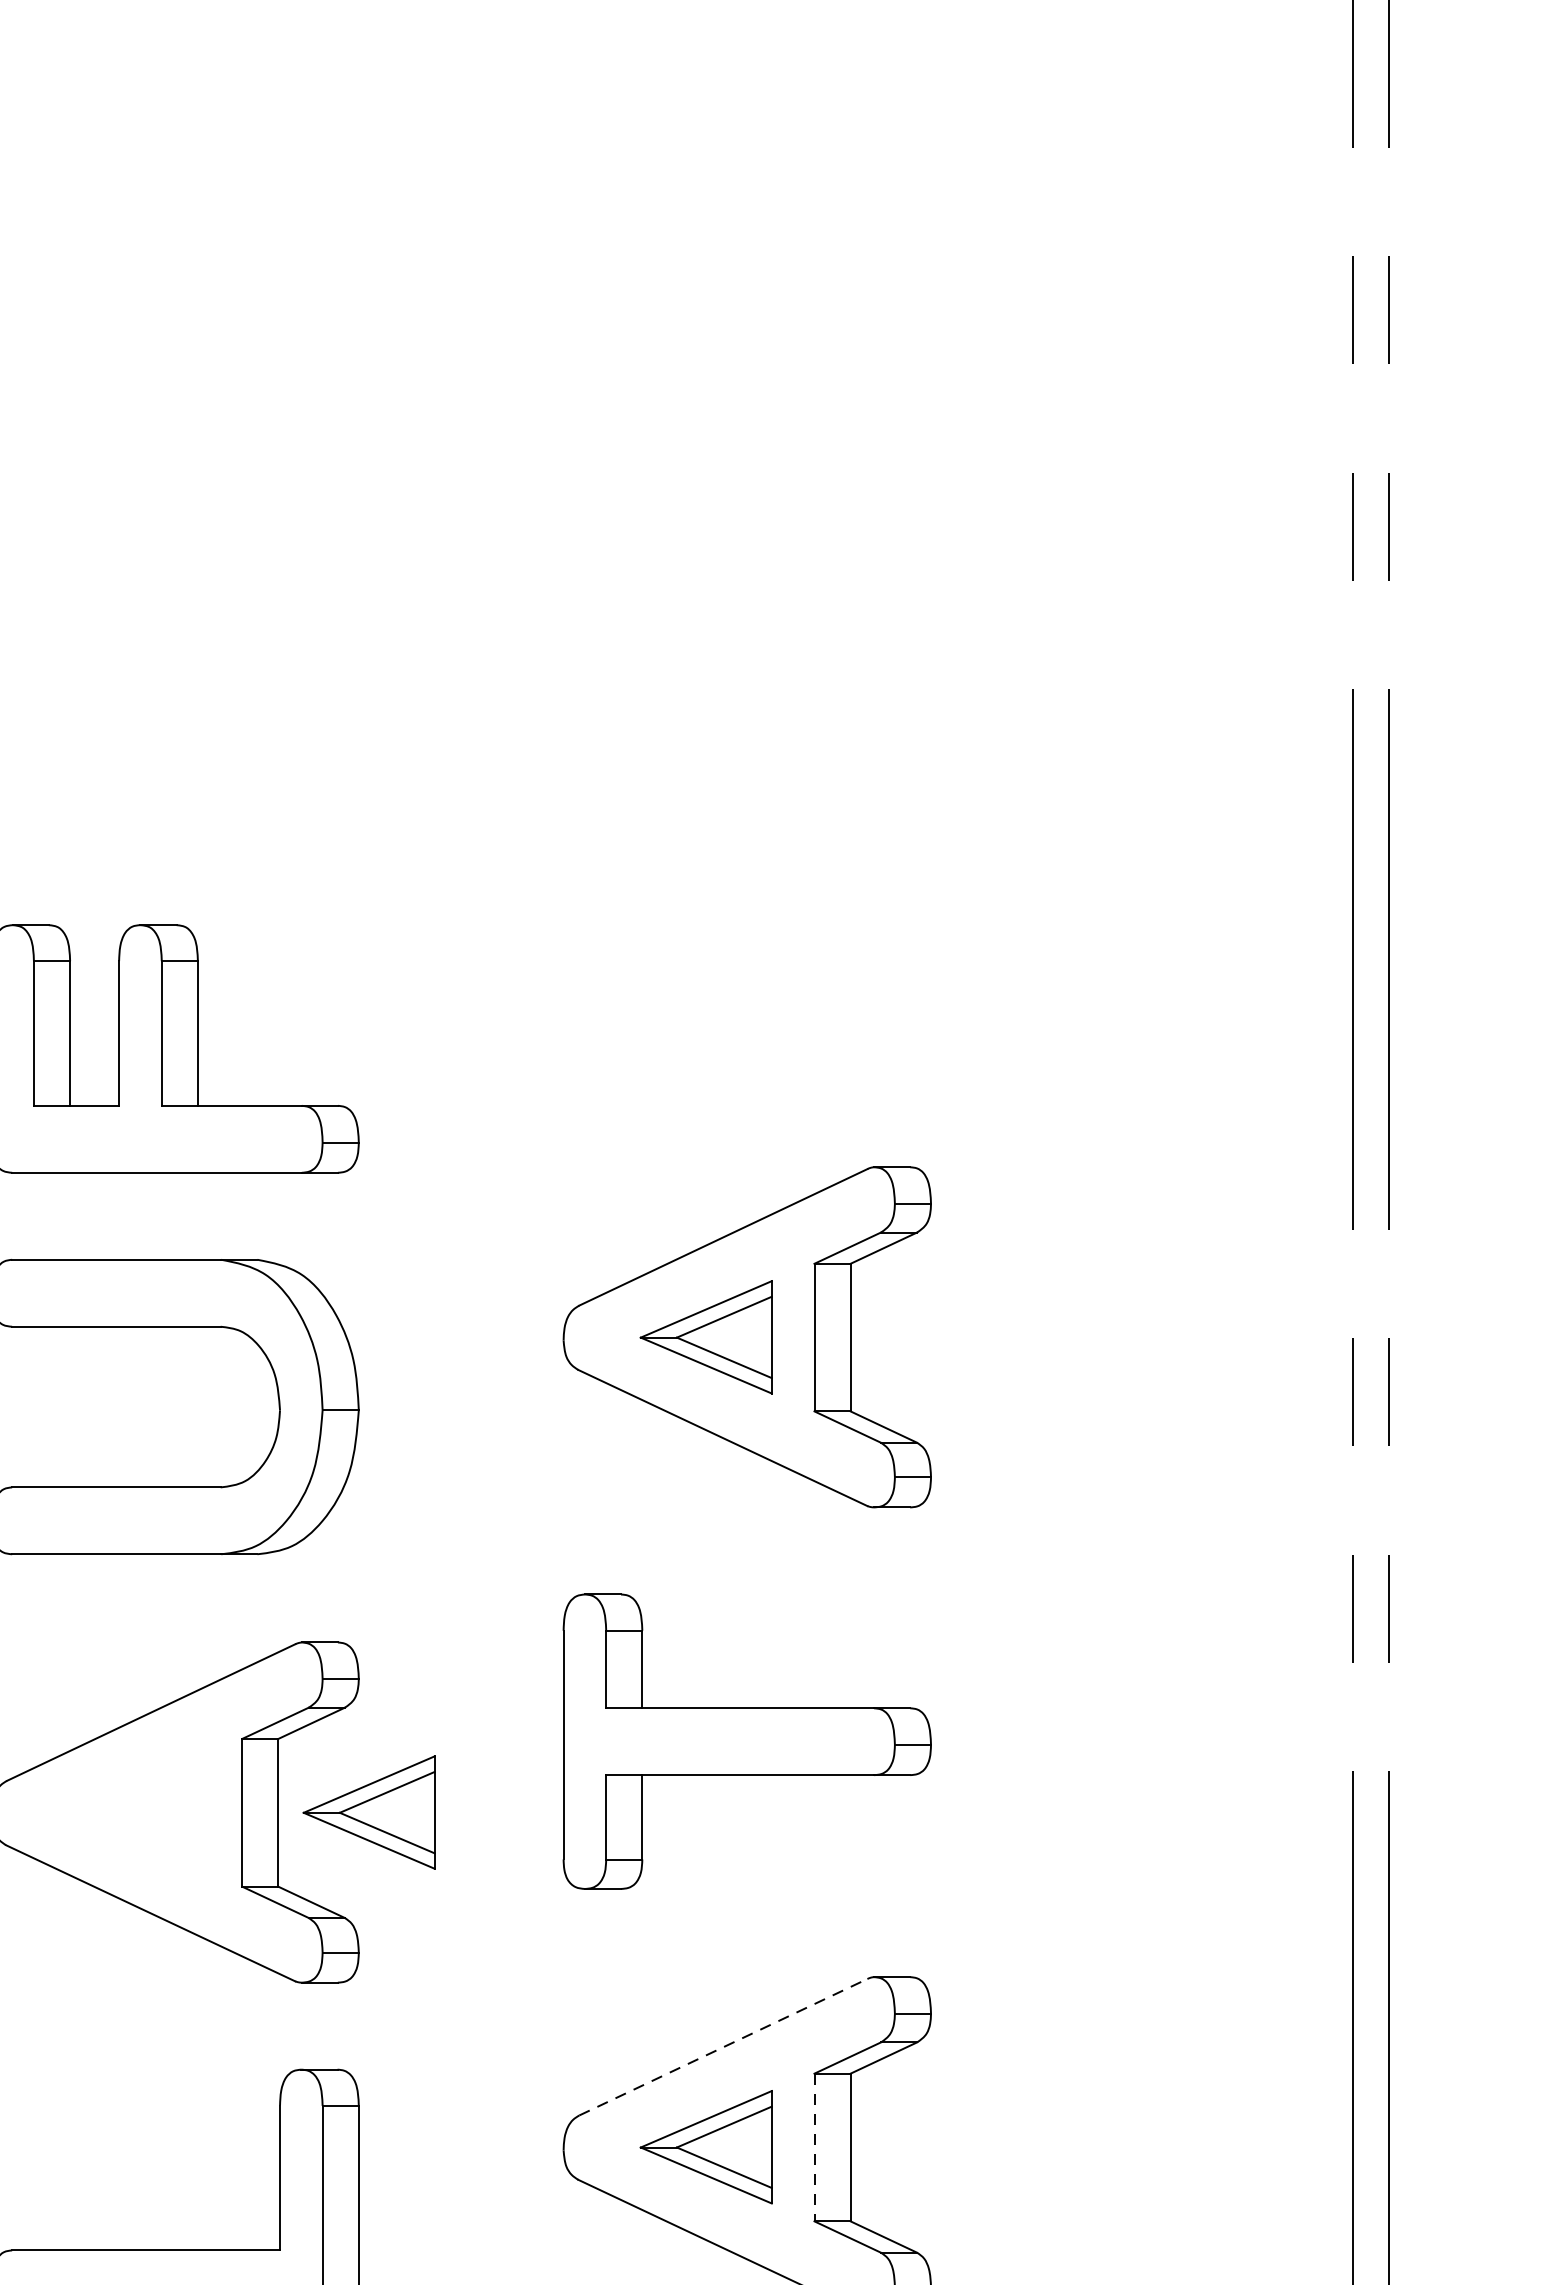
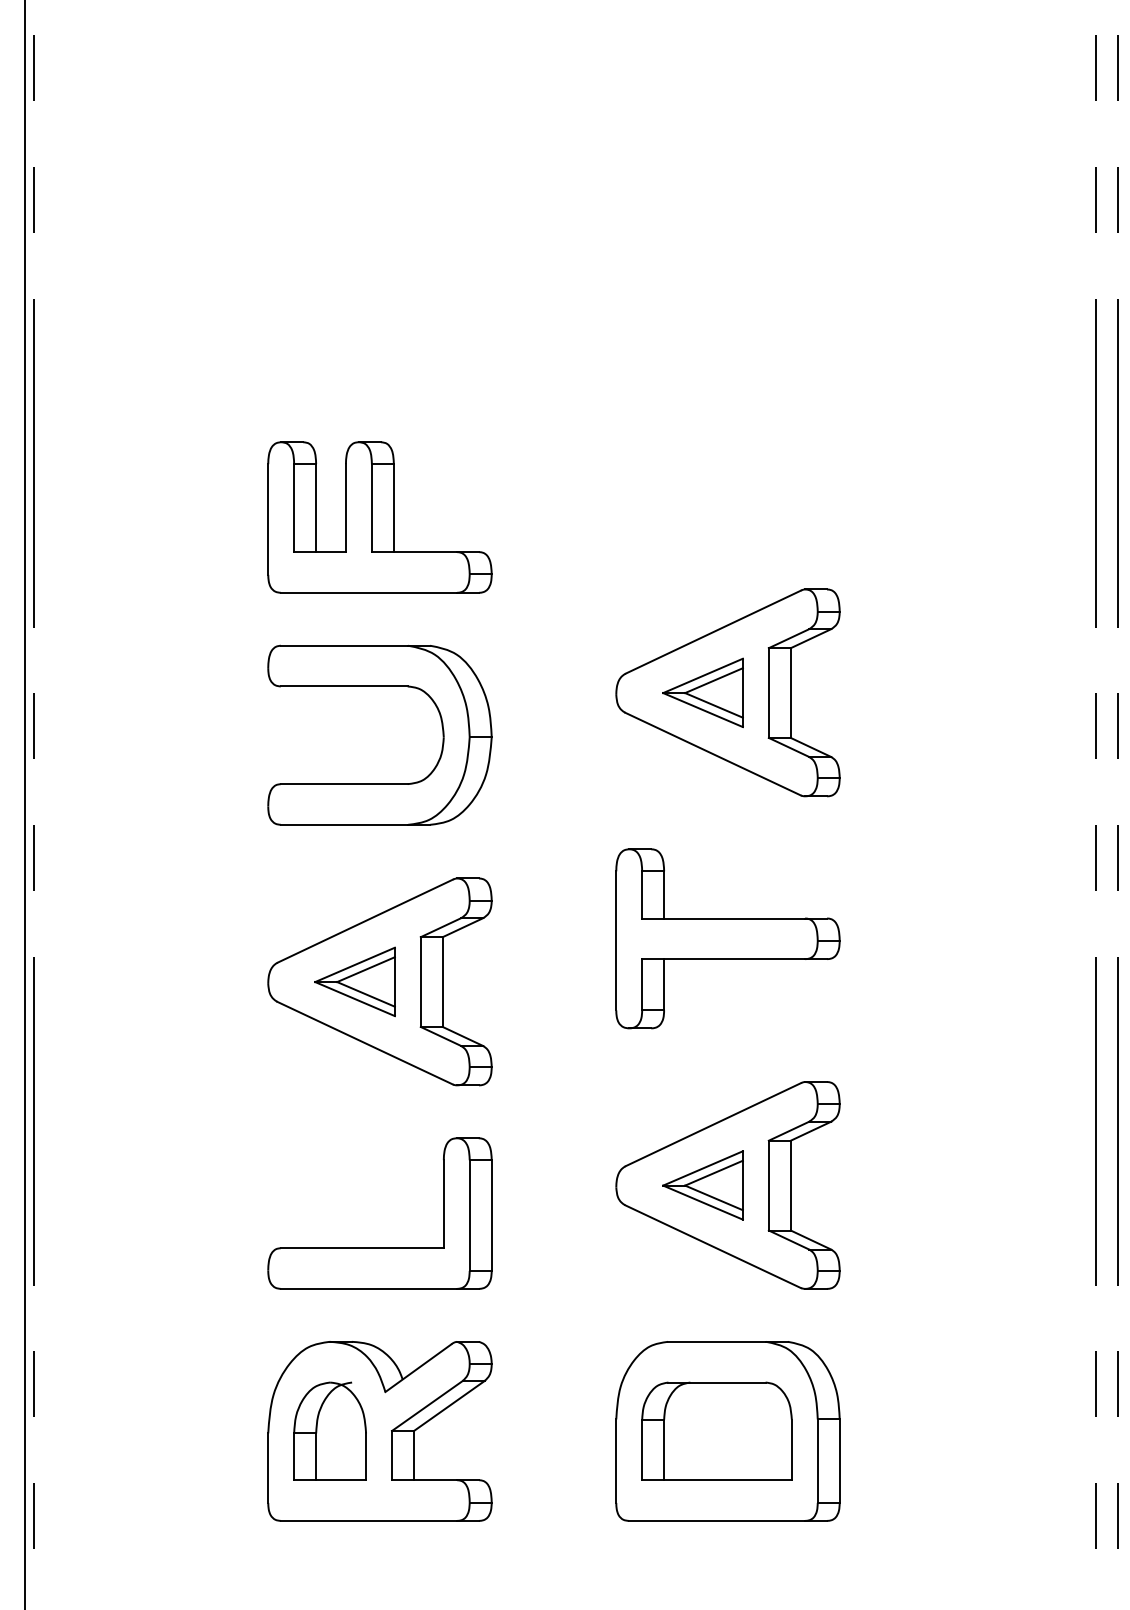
part: (368, 1811) -> (354, 981), moved
line: (723, 2047) -> (713, 1124), dashed -> solid
line: (813, 2147) -> (768, 1185), dashed -> solid

